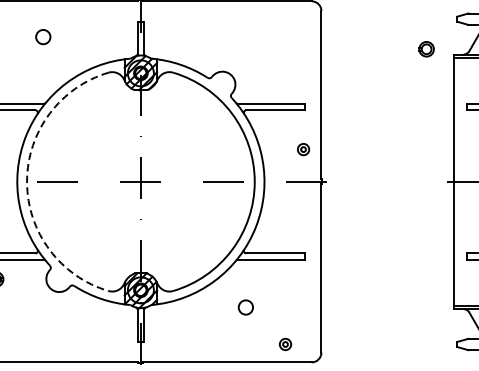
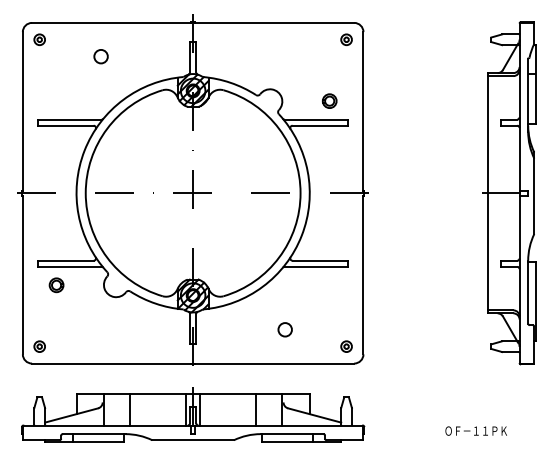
part: (426, 48) -> (329, 100), moved
part: (303, 149) -> (346, 39), moved
arc: (26, 182) -> (85, 193), dashed -> solid
circle: (245, 307) -> (284, 329), moved
part: (285, 344) -> (346, 346), moved

